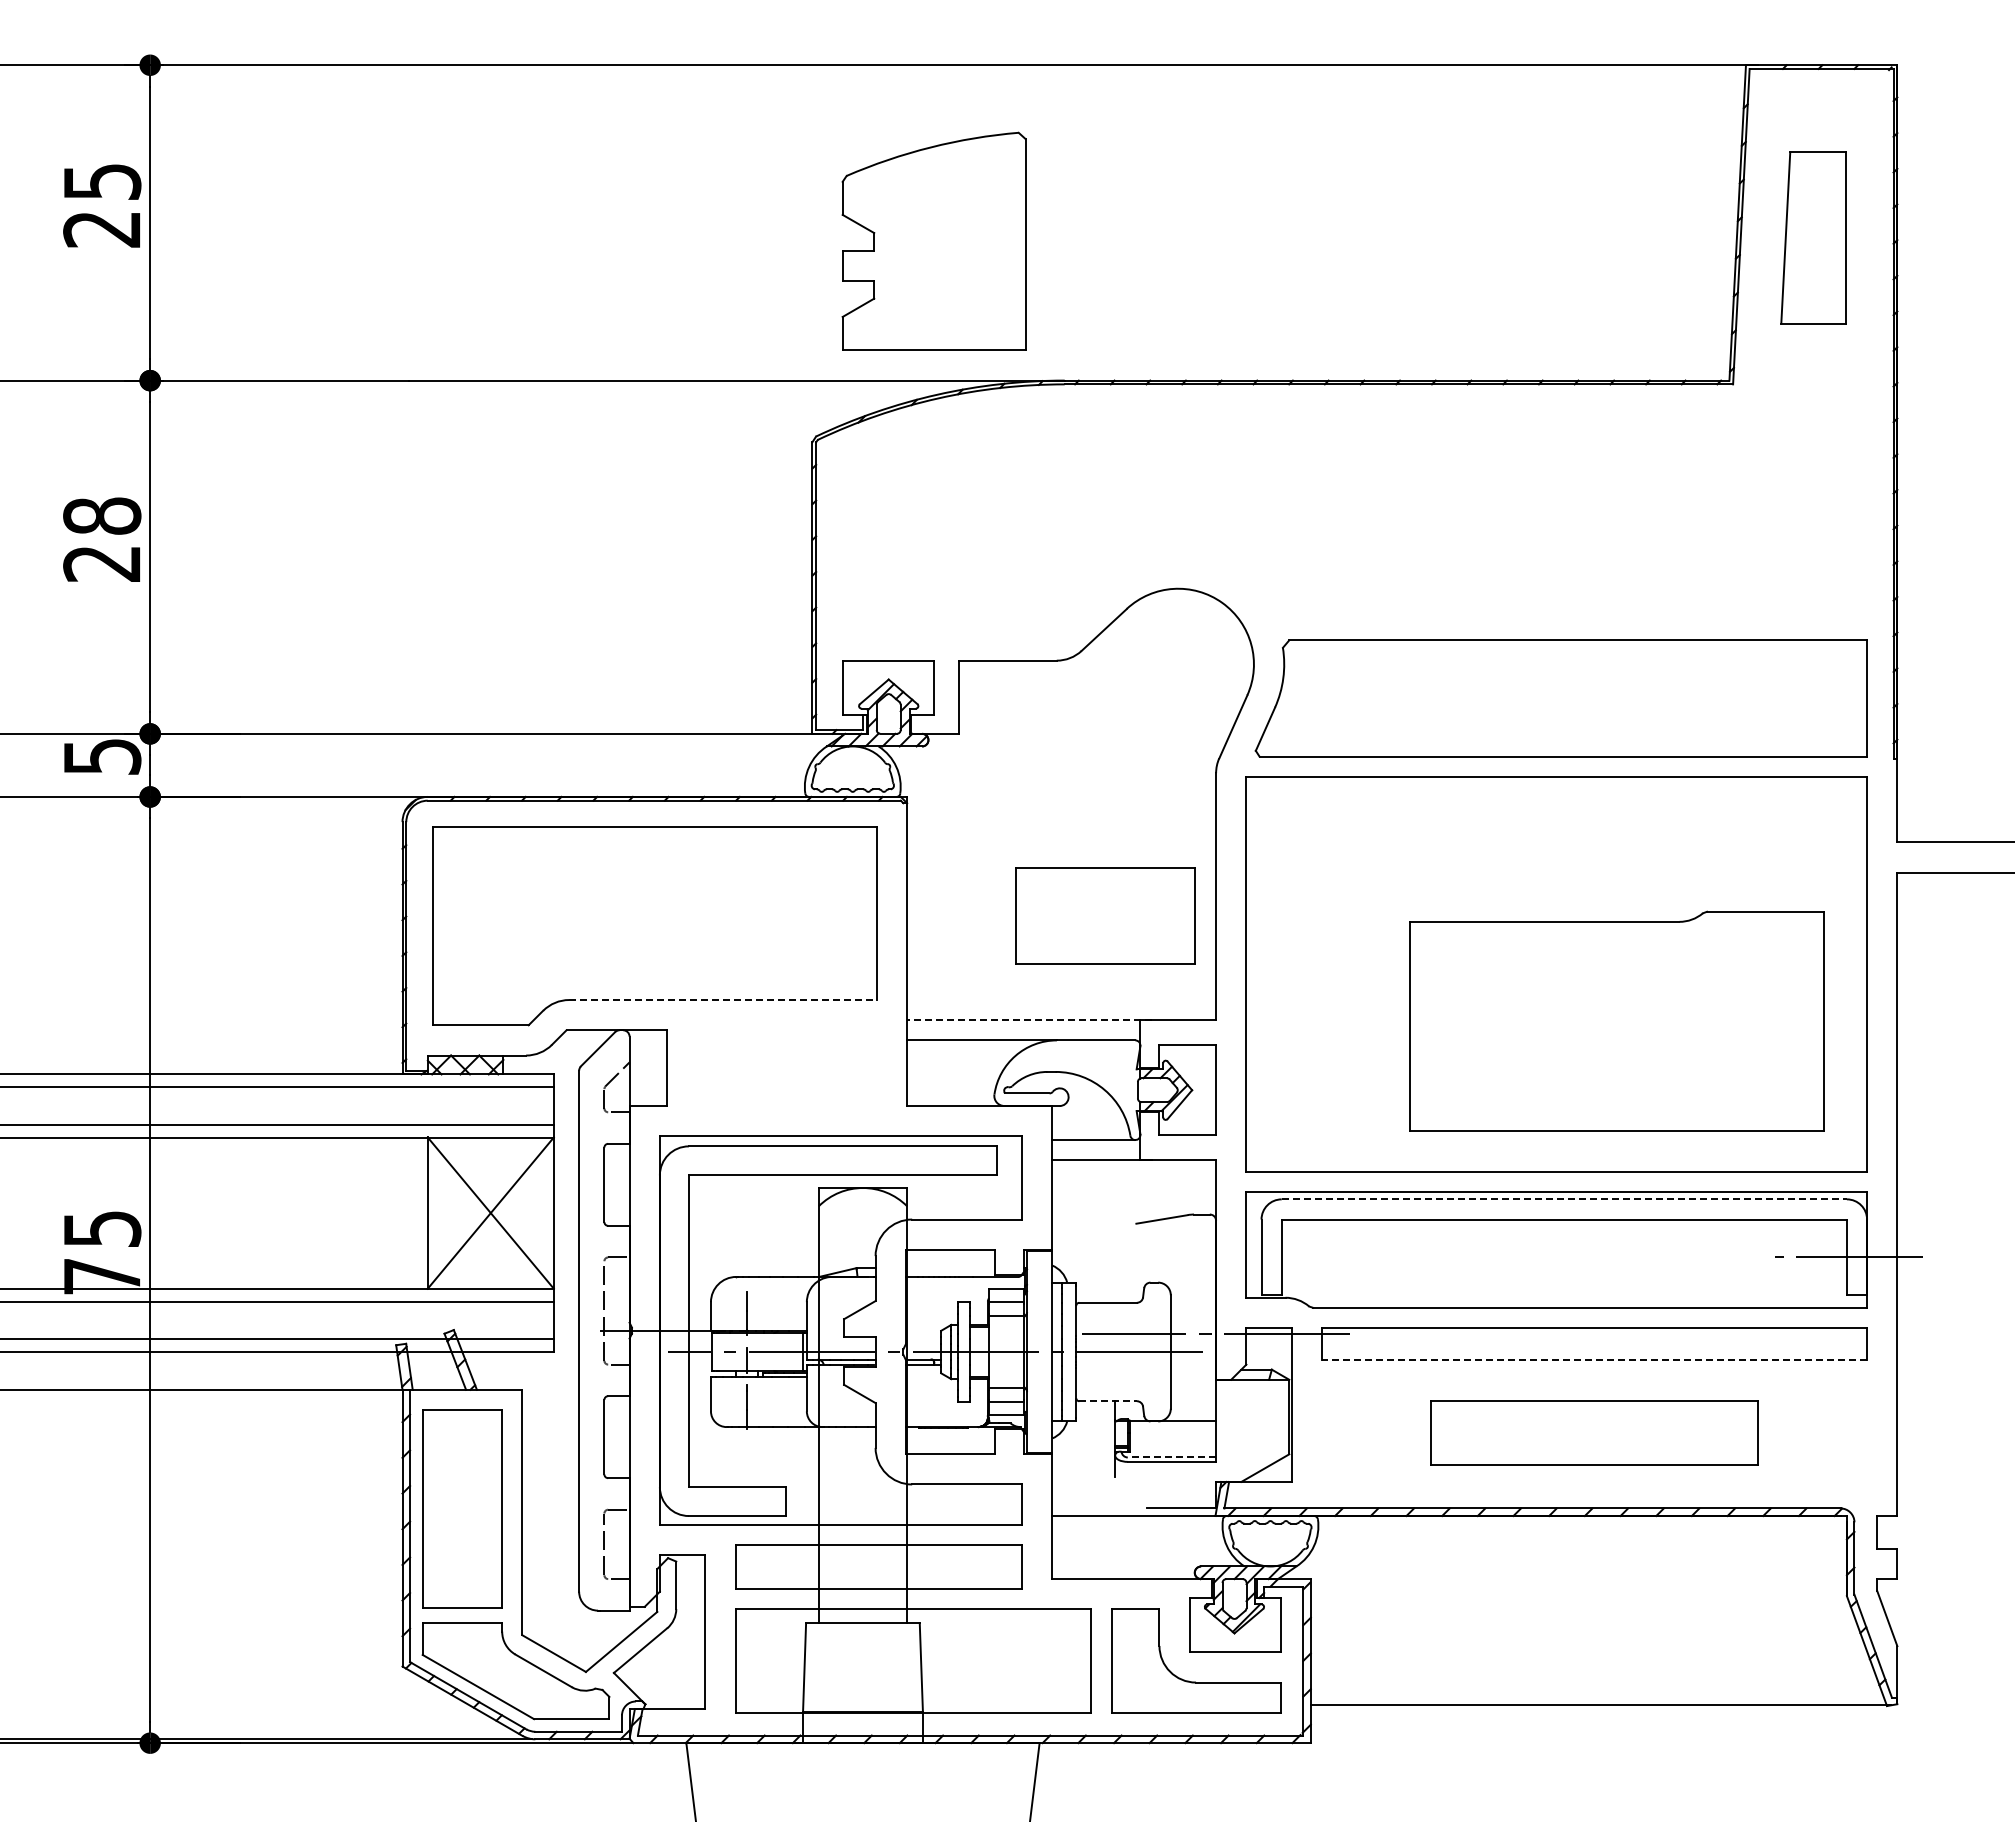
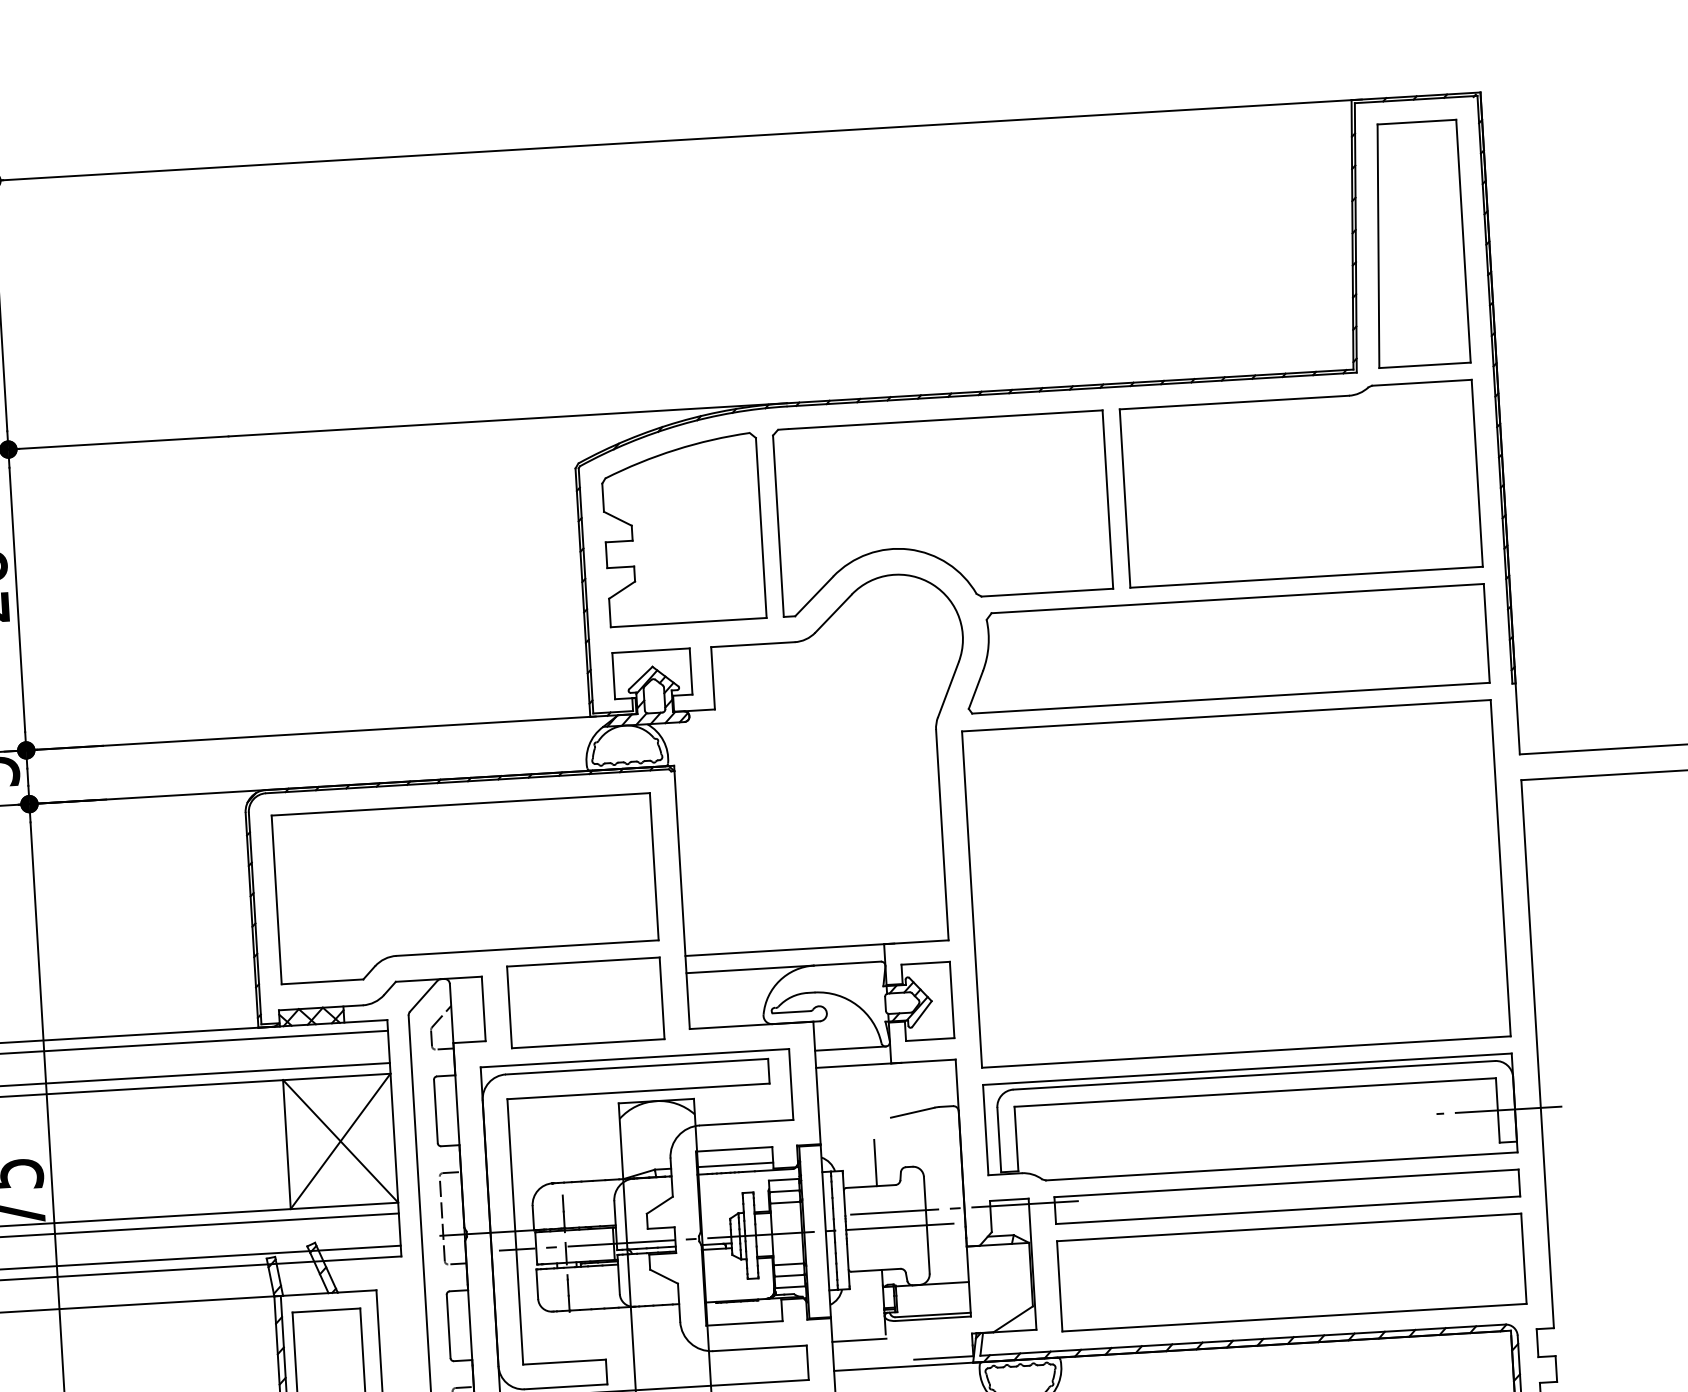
part: (1813, 237) -> (1417, 243), size x1.67
part: (933, 240) -> (682, 529), moved
part: (1238, 520) -> (942, 513), added
part: (1105, 915) -> (585, 1002), moved
line: (723, 1000) -> (528, 948), dashed -> solid
line: (1029, 1020) -> (789, 950), dashed -> solid
part: (1616, 1020) -> (1300, 482), moved
line: (1564, 1199) -> (1254, 1075), dashed -> solid
line: (950, 1268) -> (734, 1165), added
line: (1115, 1275) -> (875, 1162), added
line: (1594, 1359) -> (1288, 1210), dashed -> solid
line: (1108, 1401) -> (876, 1270), dashed -> solid
part: (1594, 1432) -> (1291, 1272), size x1.67
line: (1171, 1457) -> (932, 1315), dashed -> solid
line: (1083, 1481) -> (859, 1339), added

